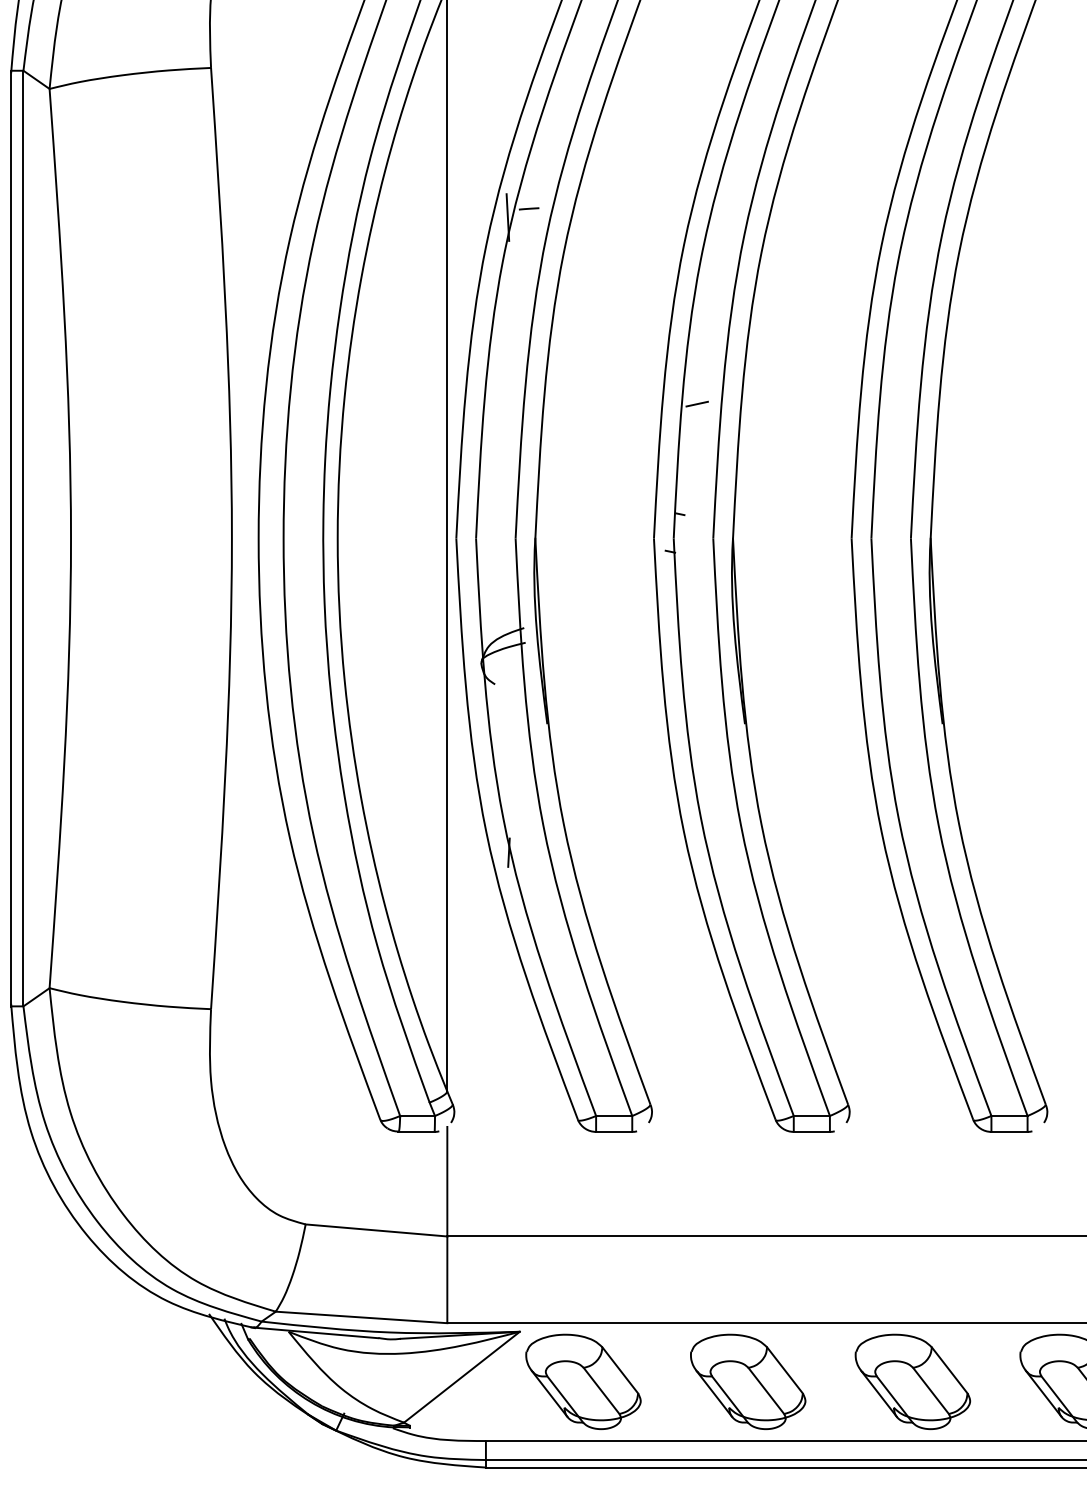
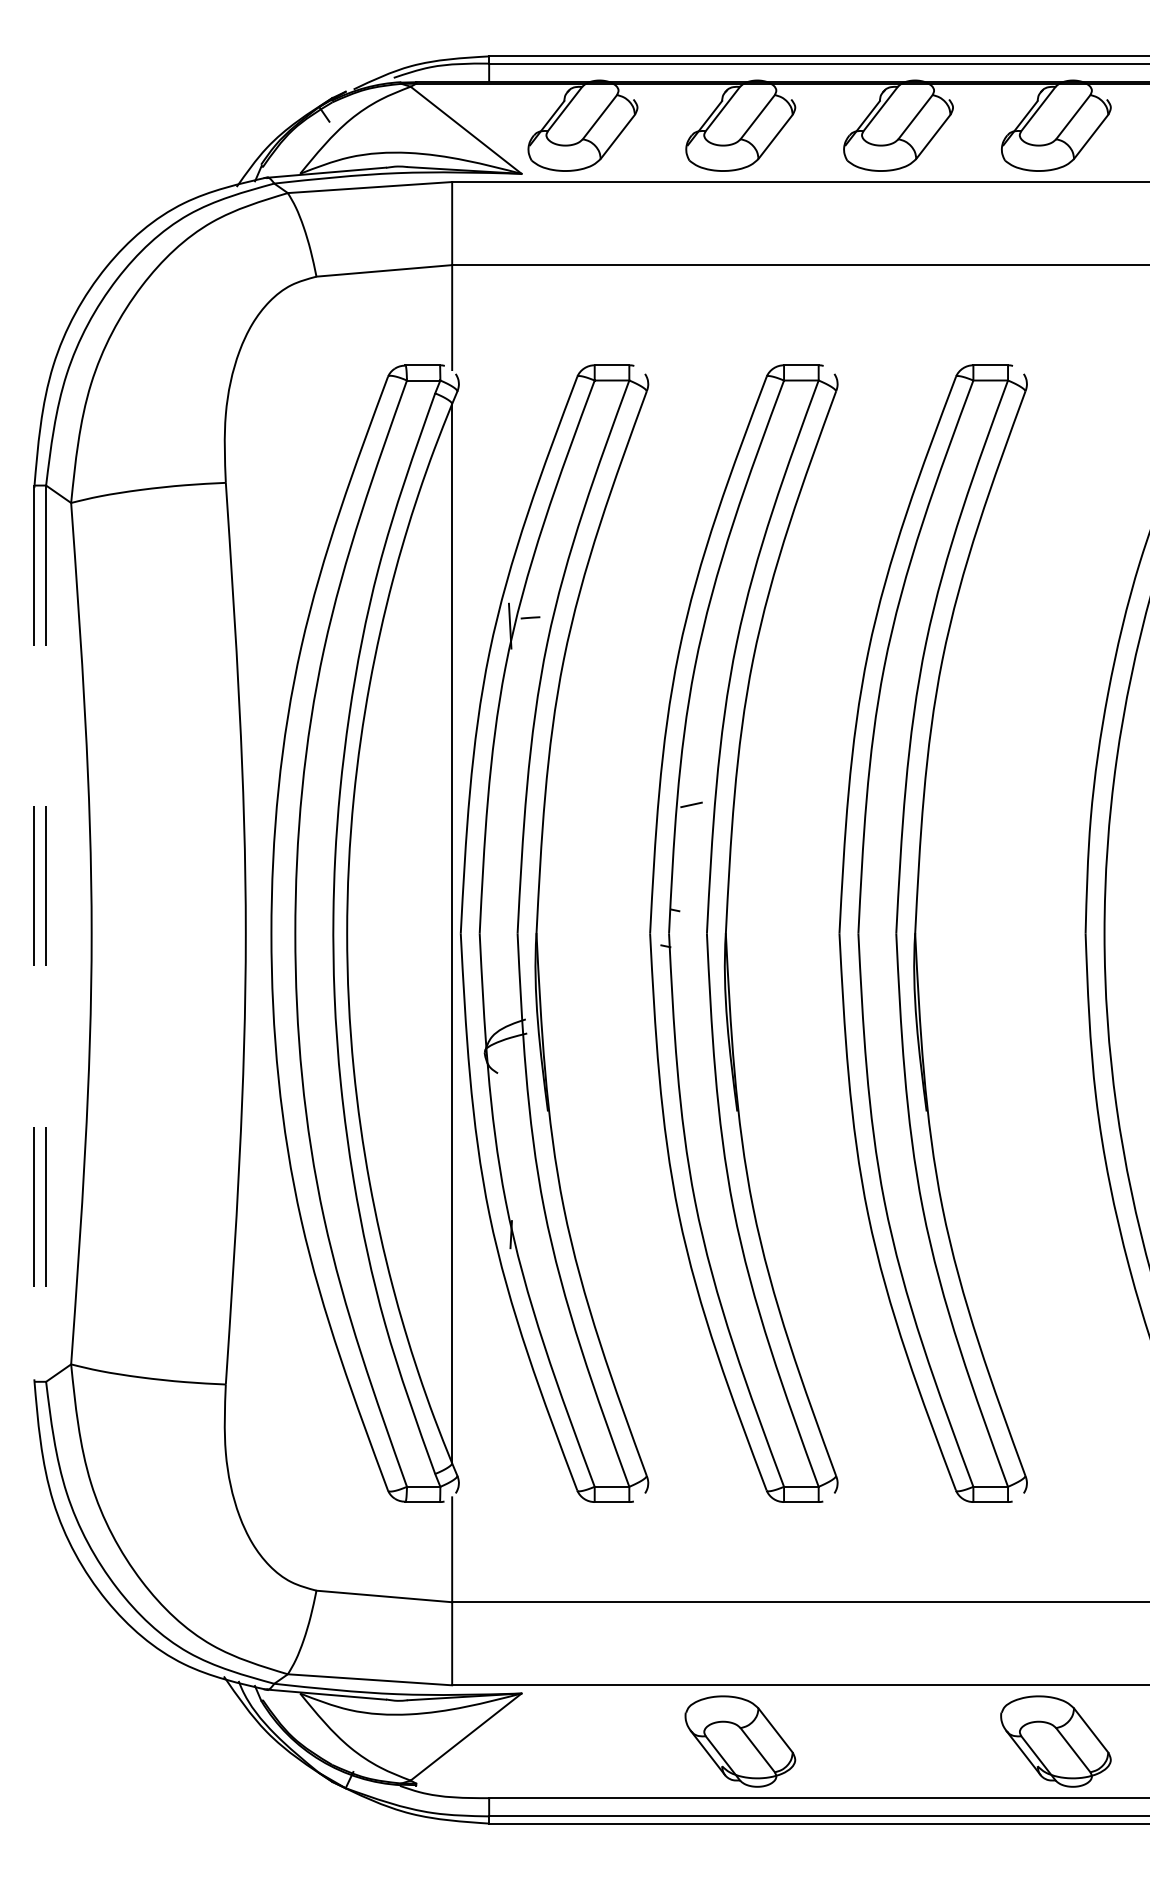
line: (11, 539) -> (34, 934), solid -> dashed
line: (23, 539) -> (46, 934), solid -> dashed
part: (583, 1381) -> (582, 1741), removed
part: (912, 1381) -> (897, 1741), removed

